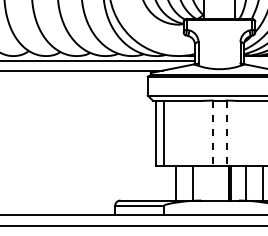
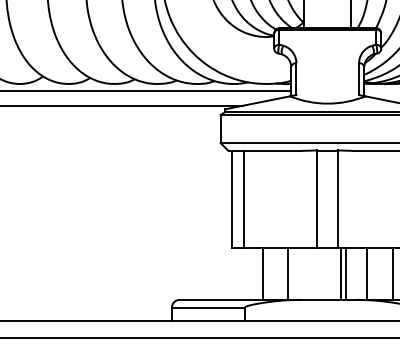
line: (212, 133) -> (317, 199), dashed -> solid
line: (226, 133) -> (338, 199), dashed -> solid

